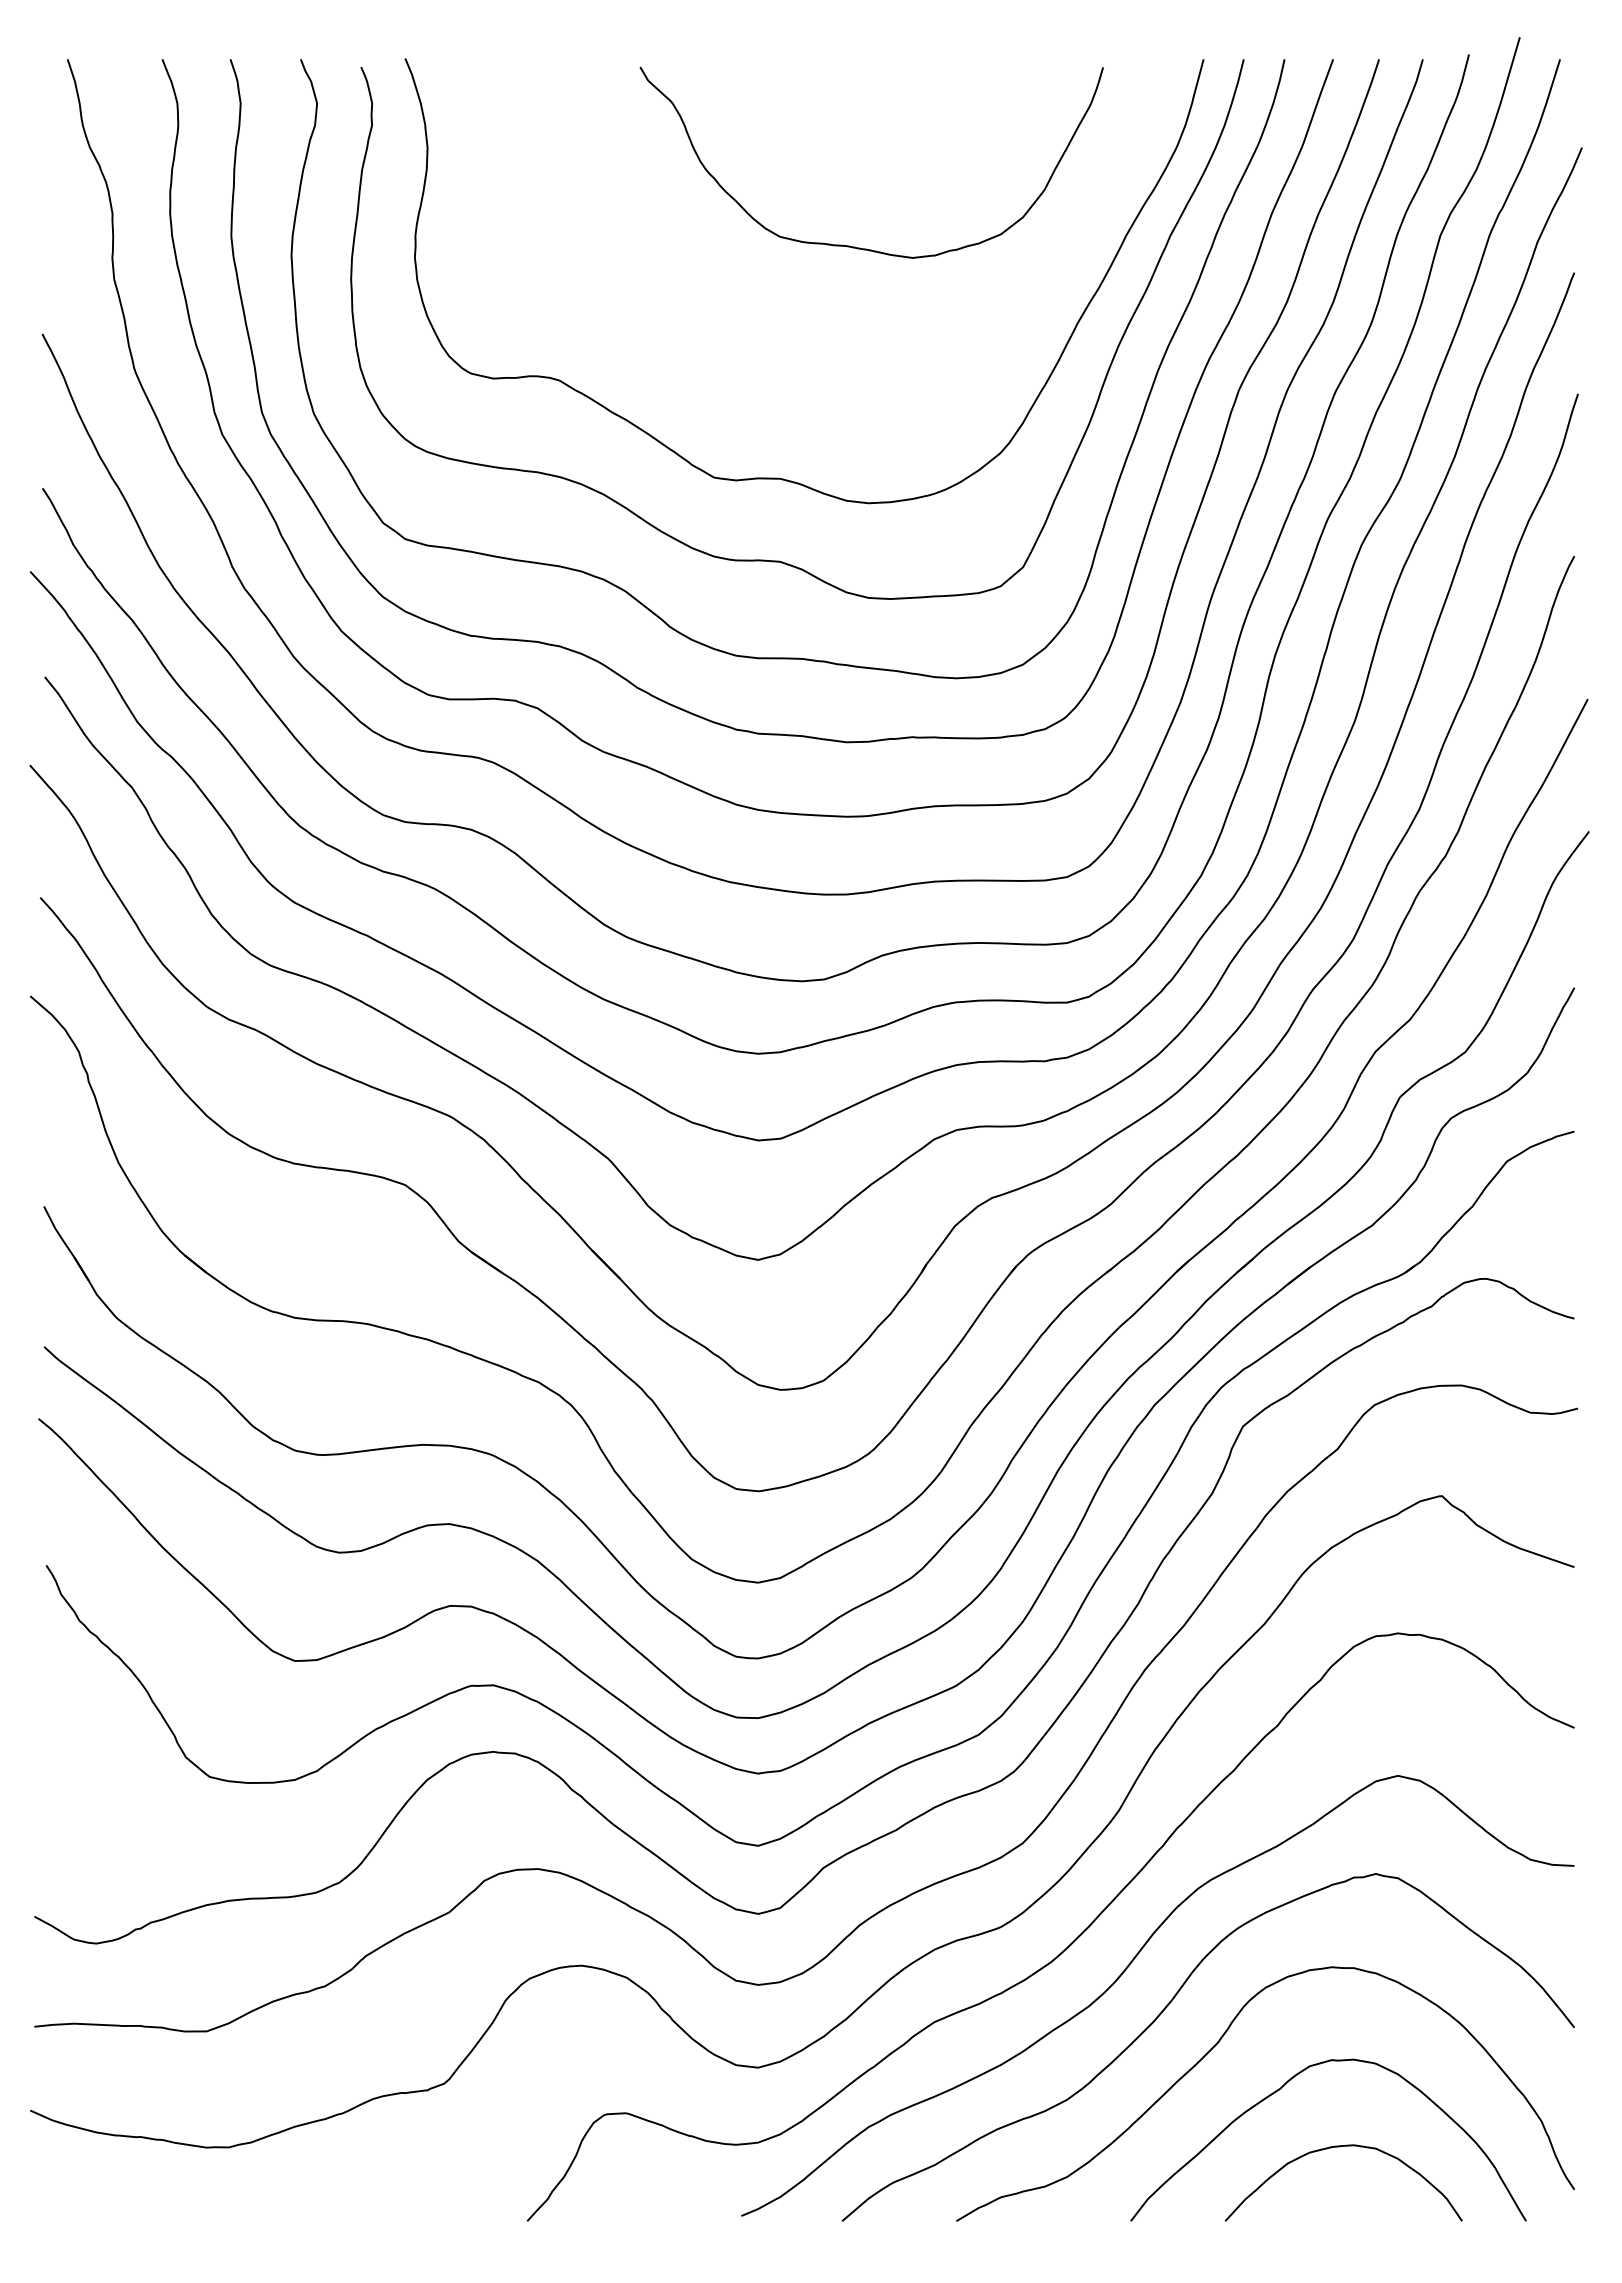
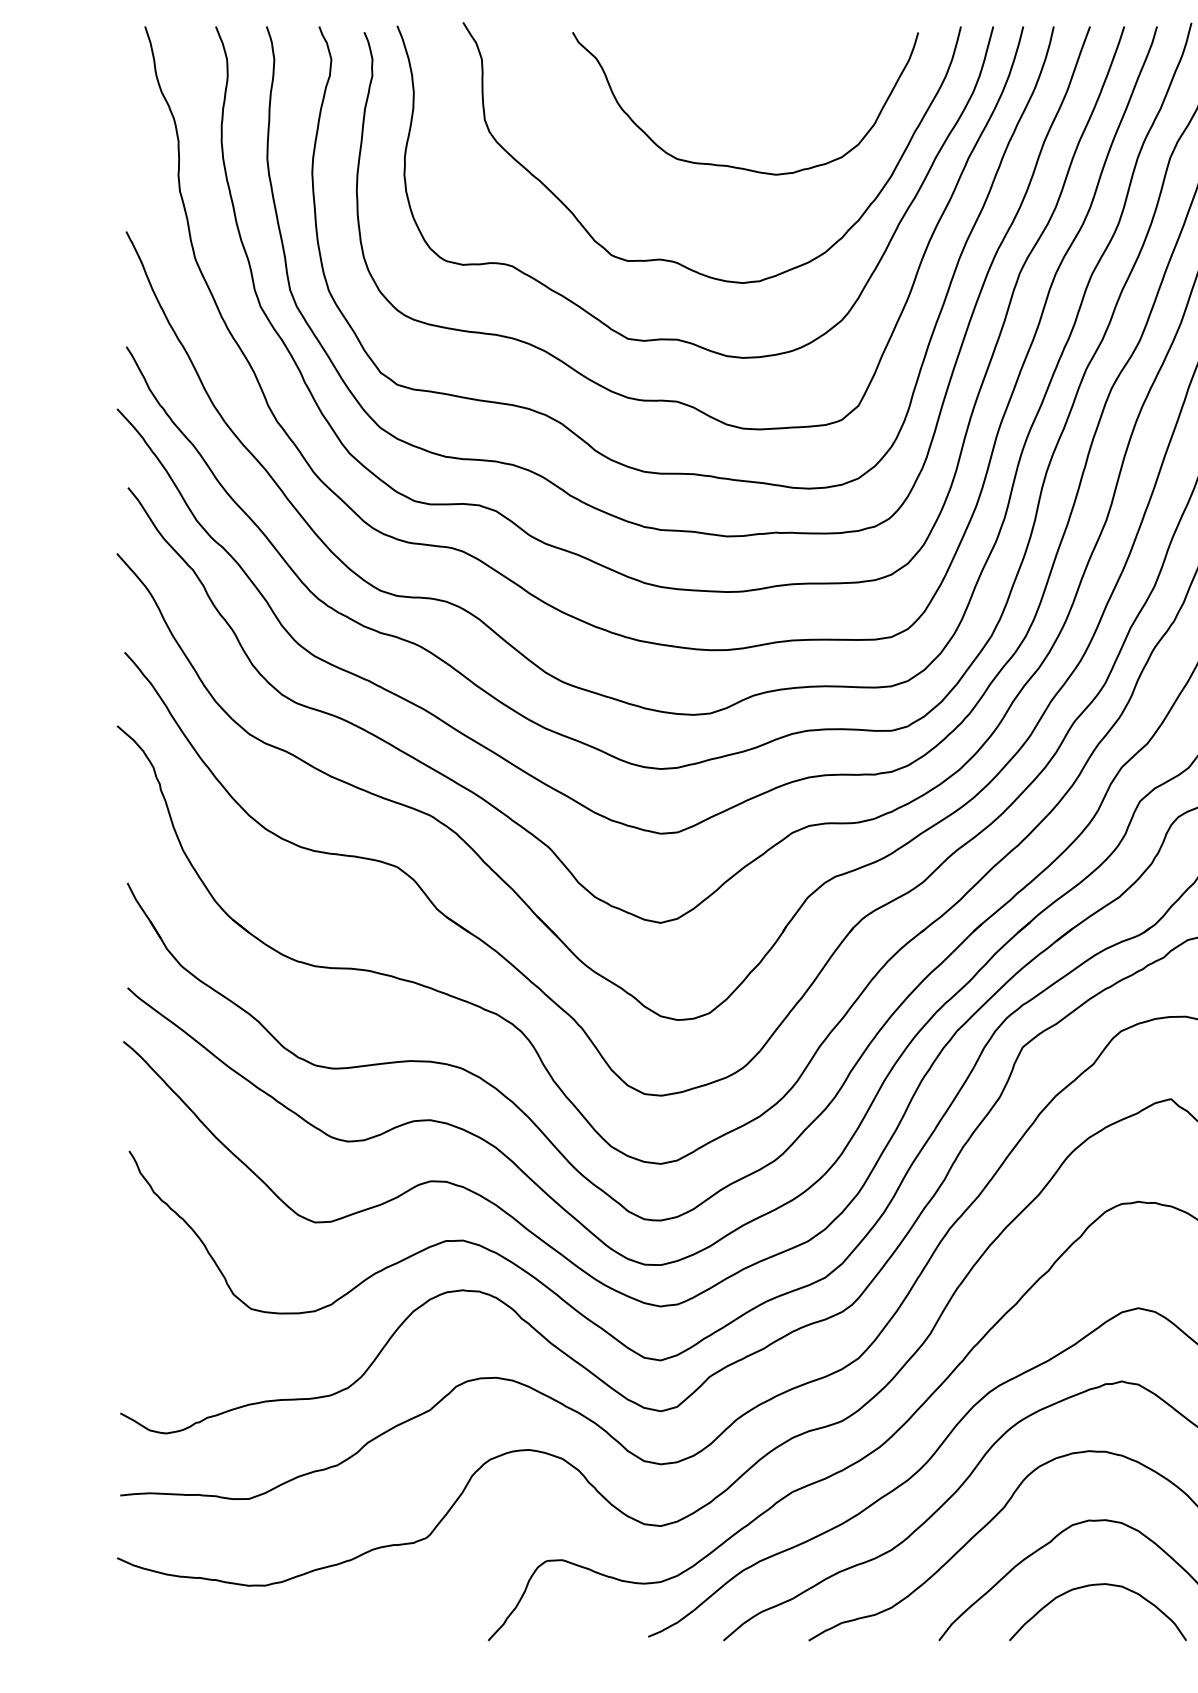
curve: (779, 374) -> (676, 261), added

